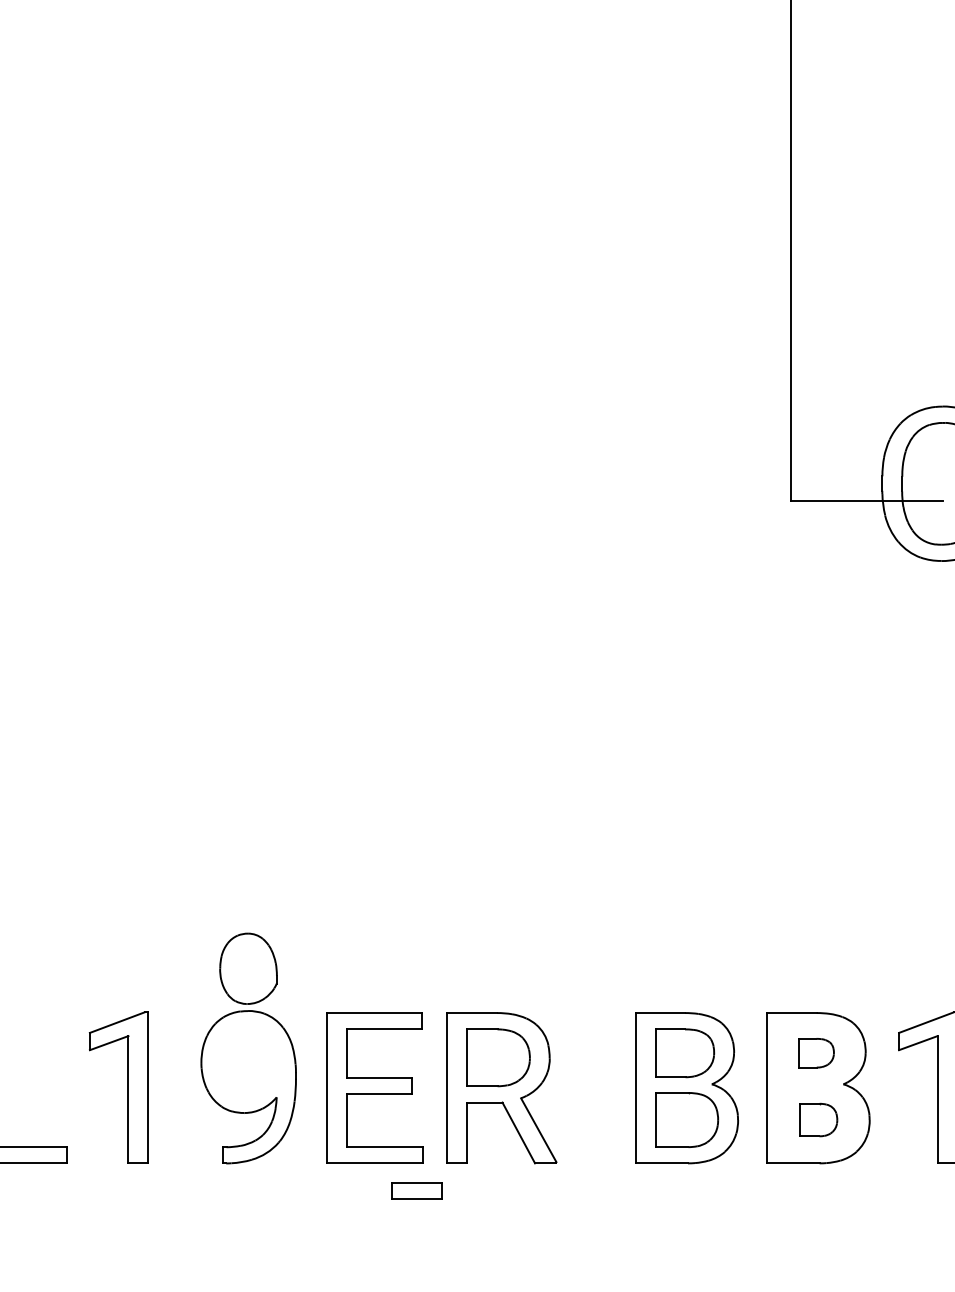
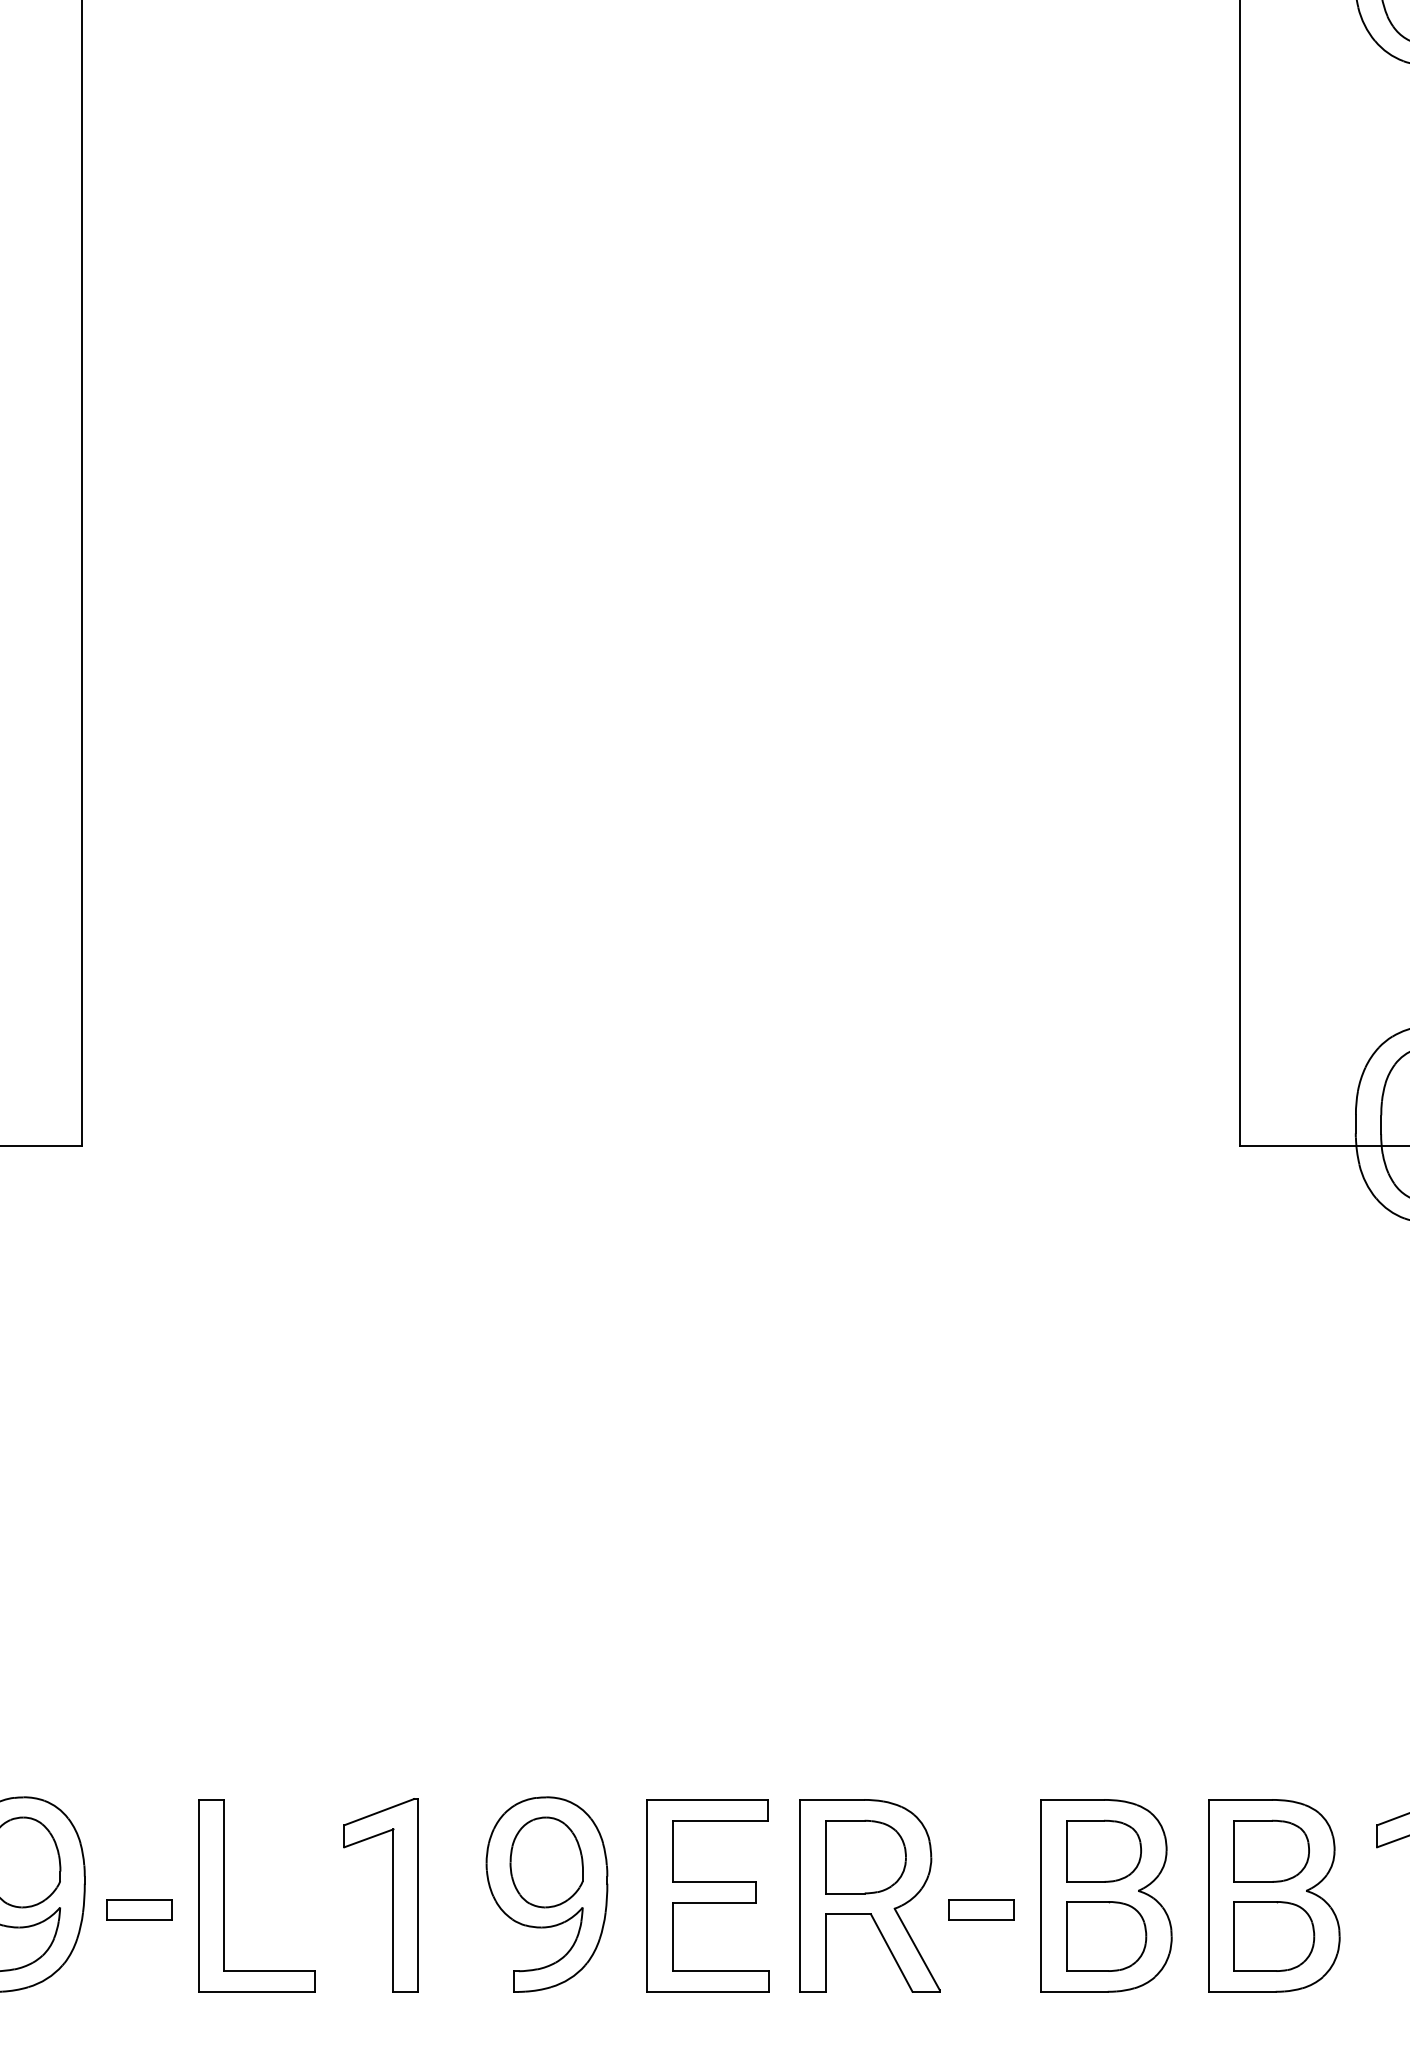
part: (248, 968) -> (546, 1862), moved
part: (816, 1052) -> (1271, 1850), size x1.67
part: (818, 1120) -> (1274, 1936), size x1.67
part: (416, 1190) -> (981, 1909), moved

